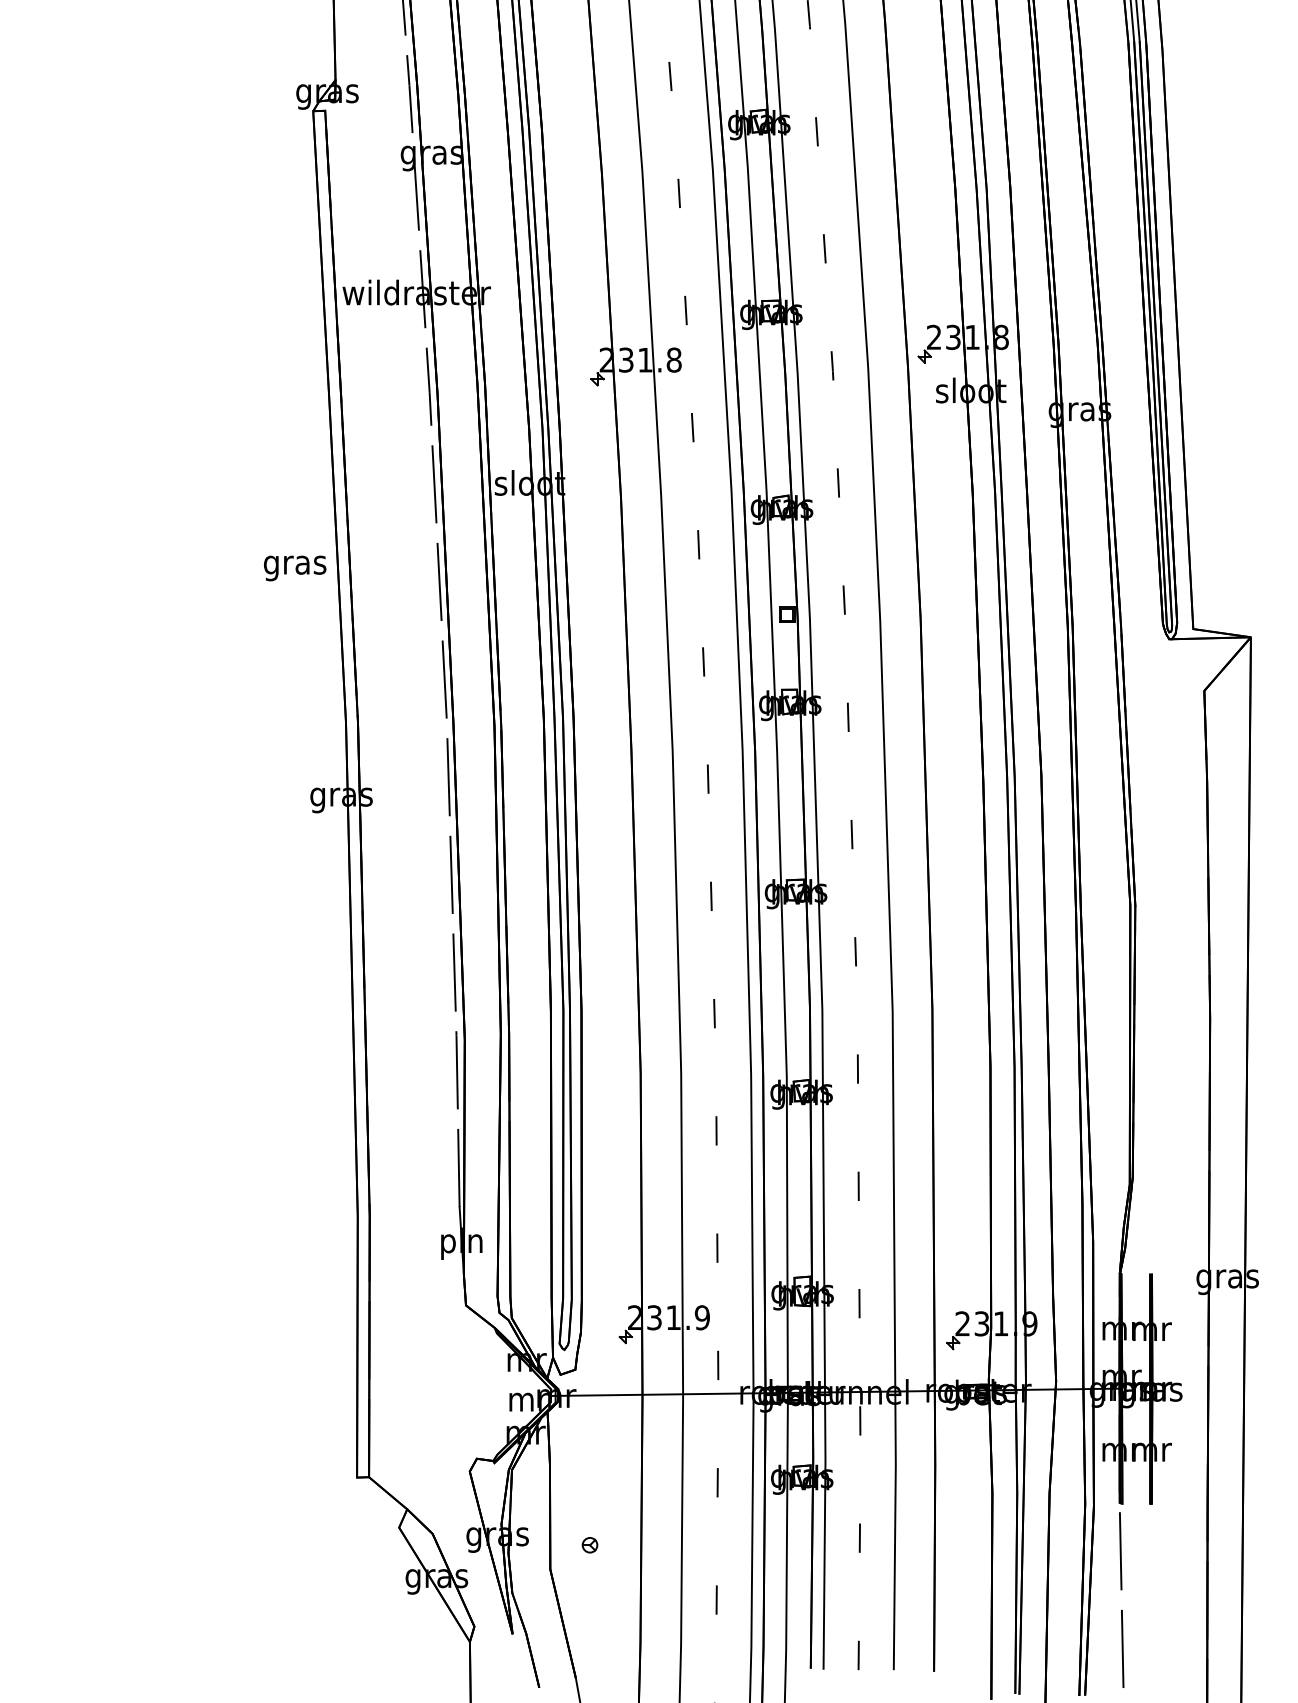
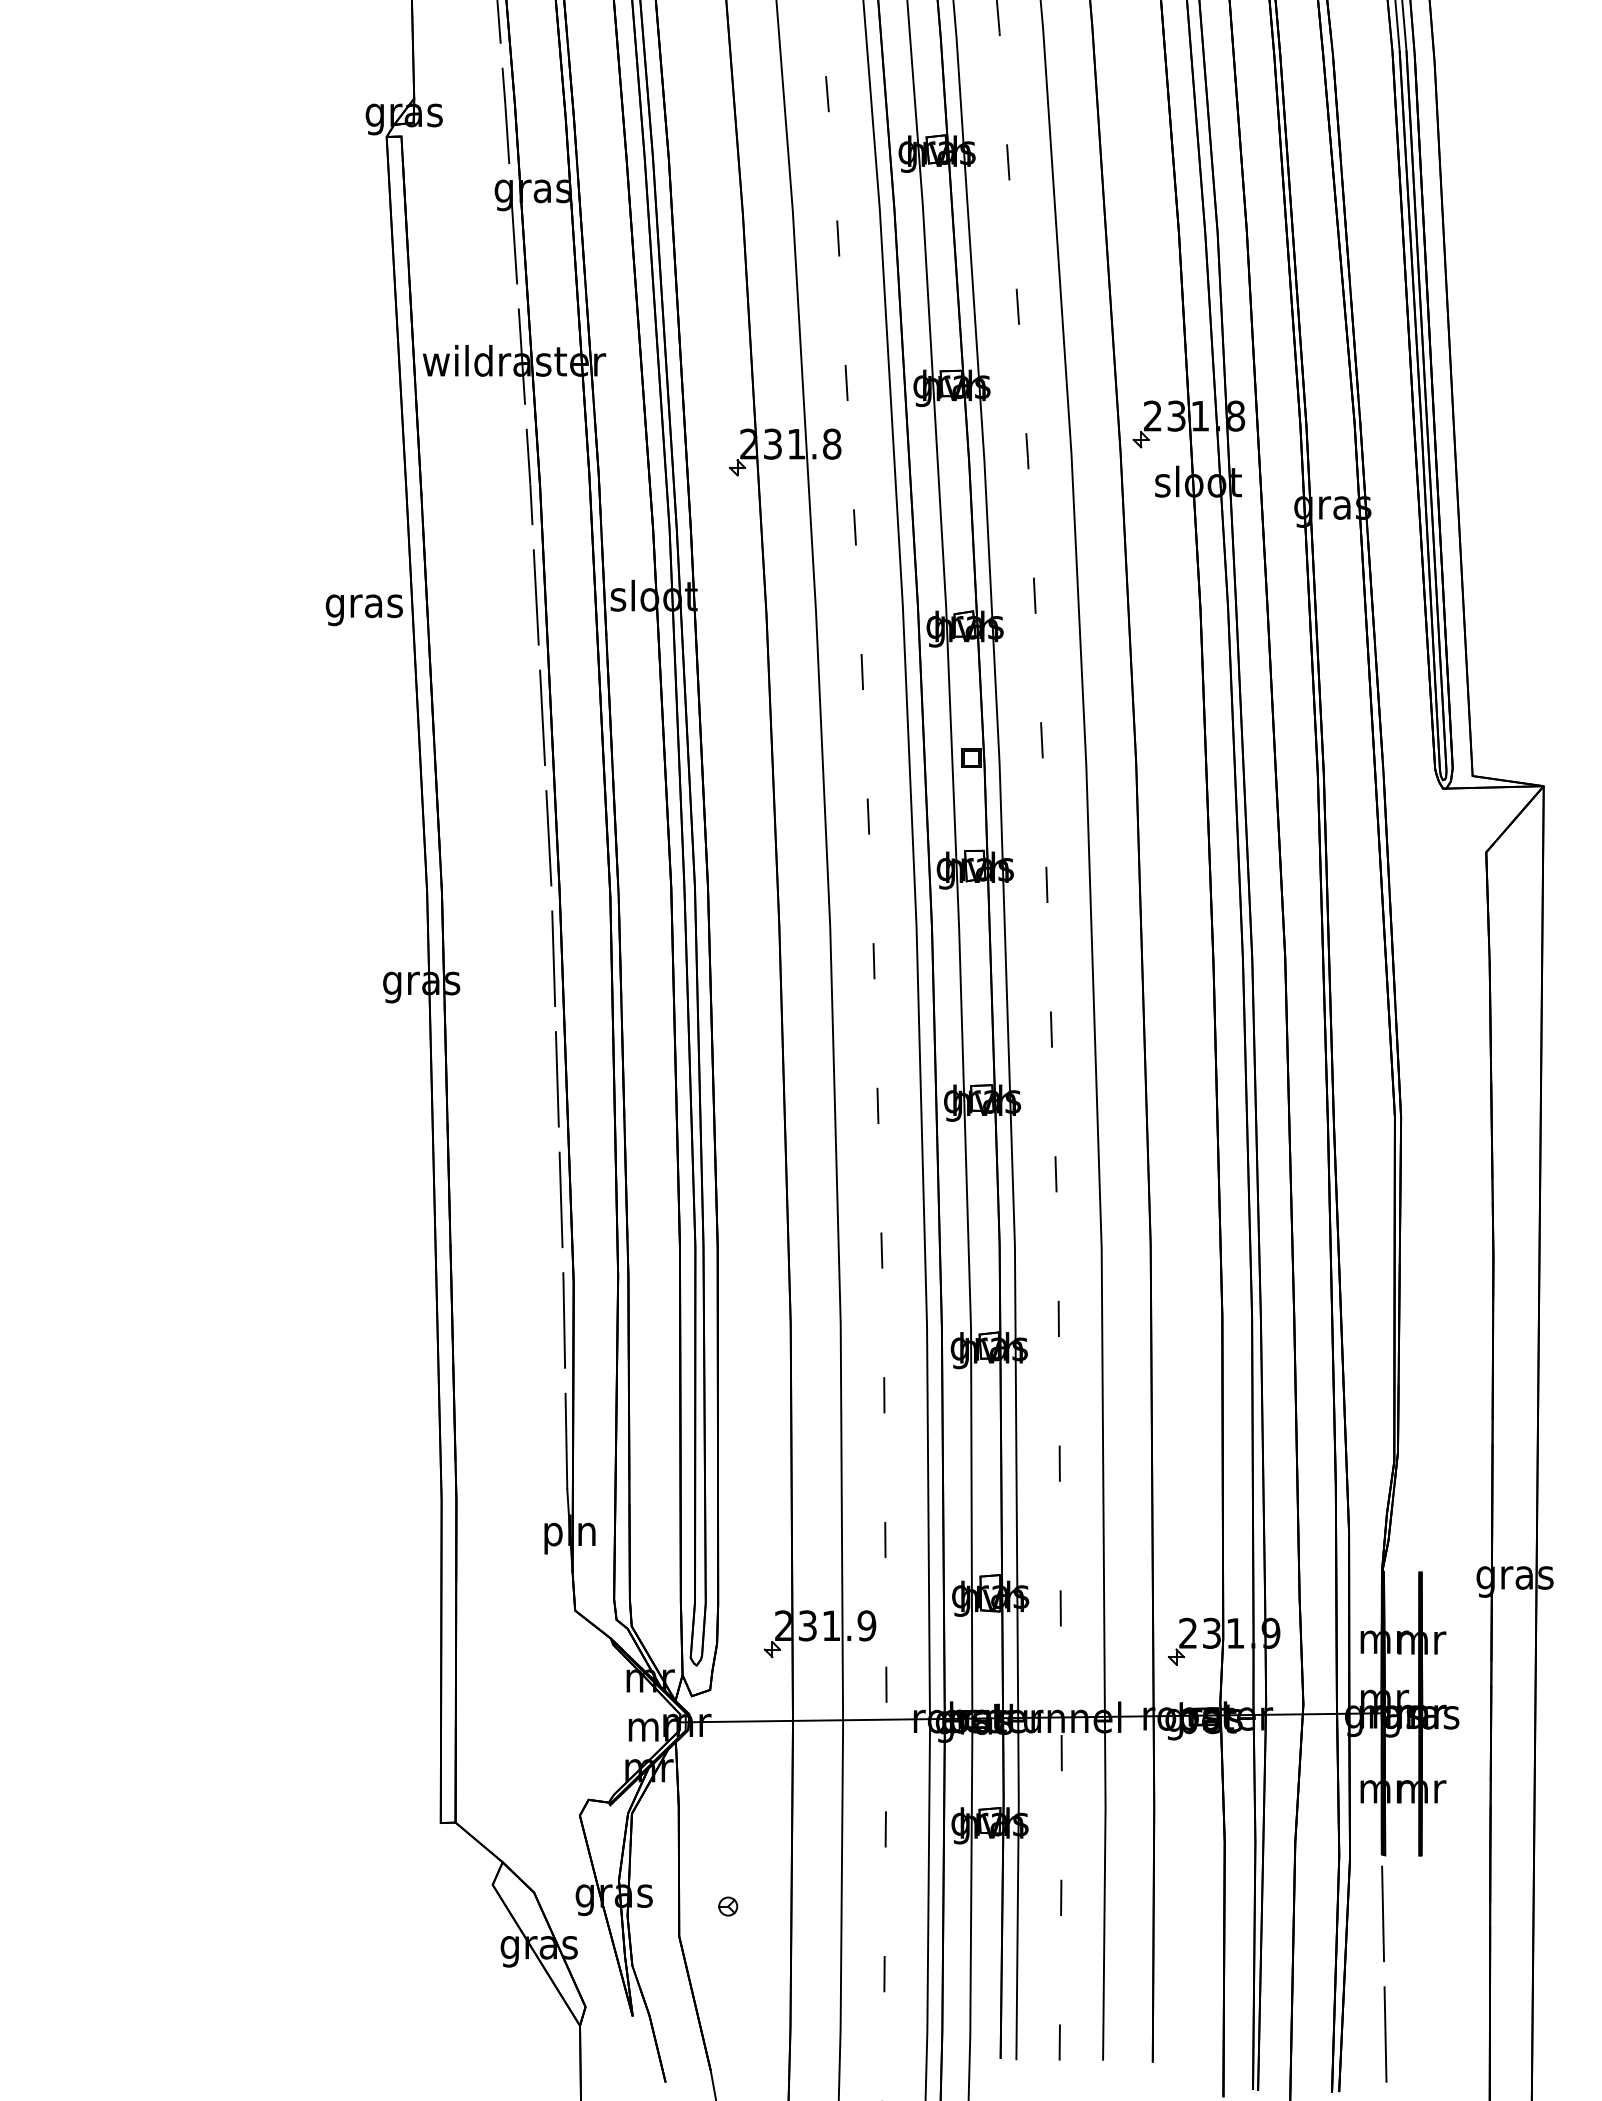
text: (294, 568) -> (363, 610), moved

